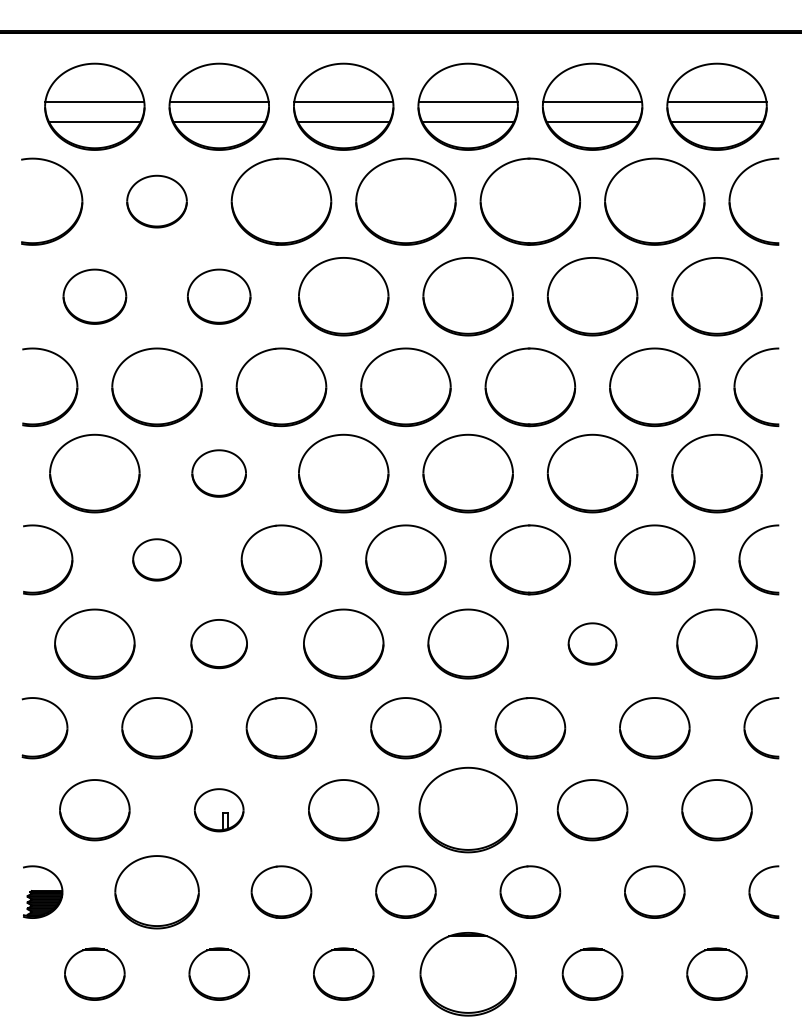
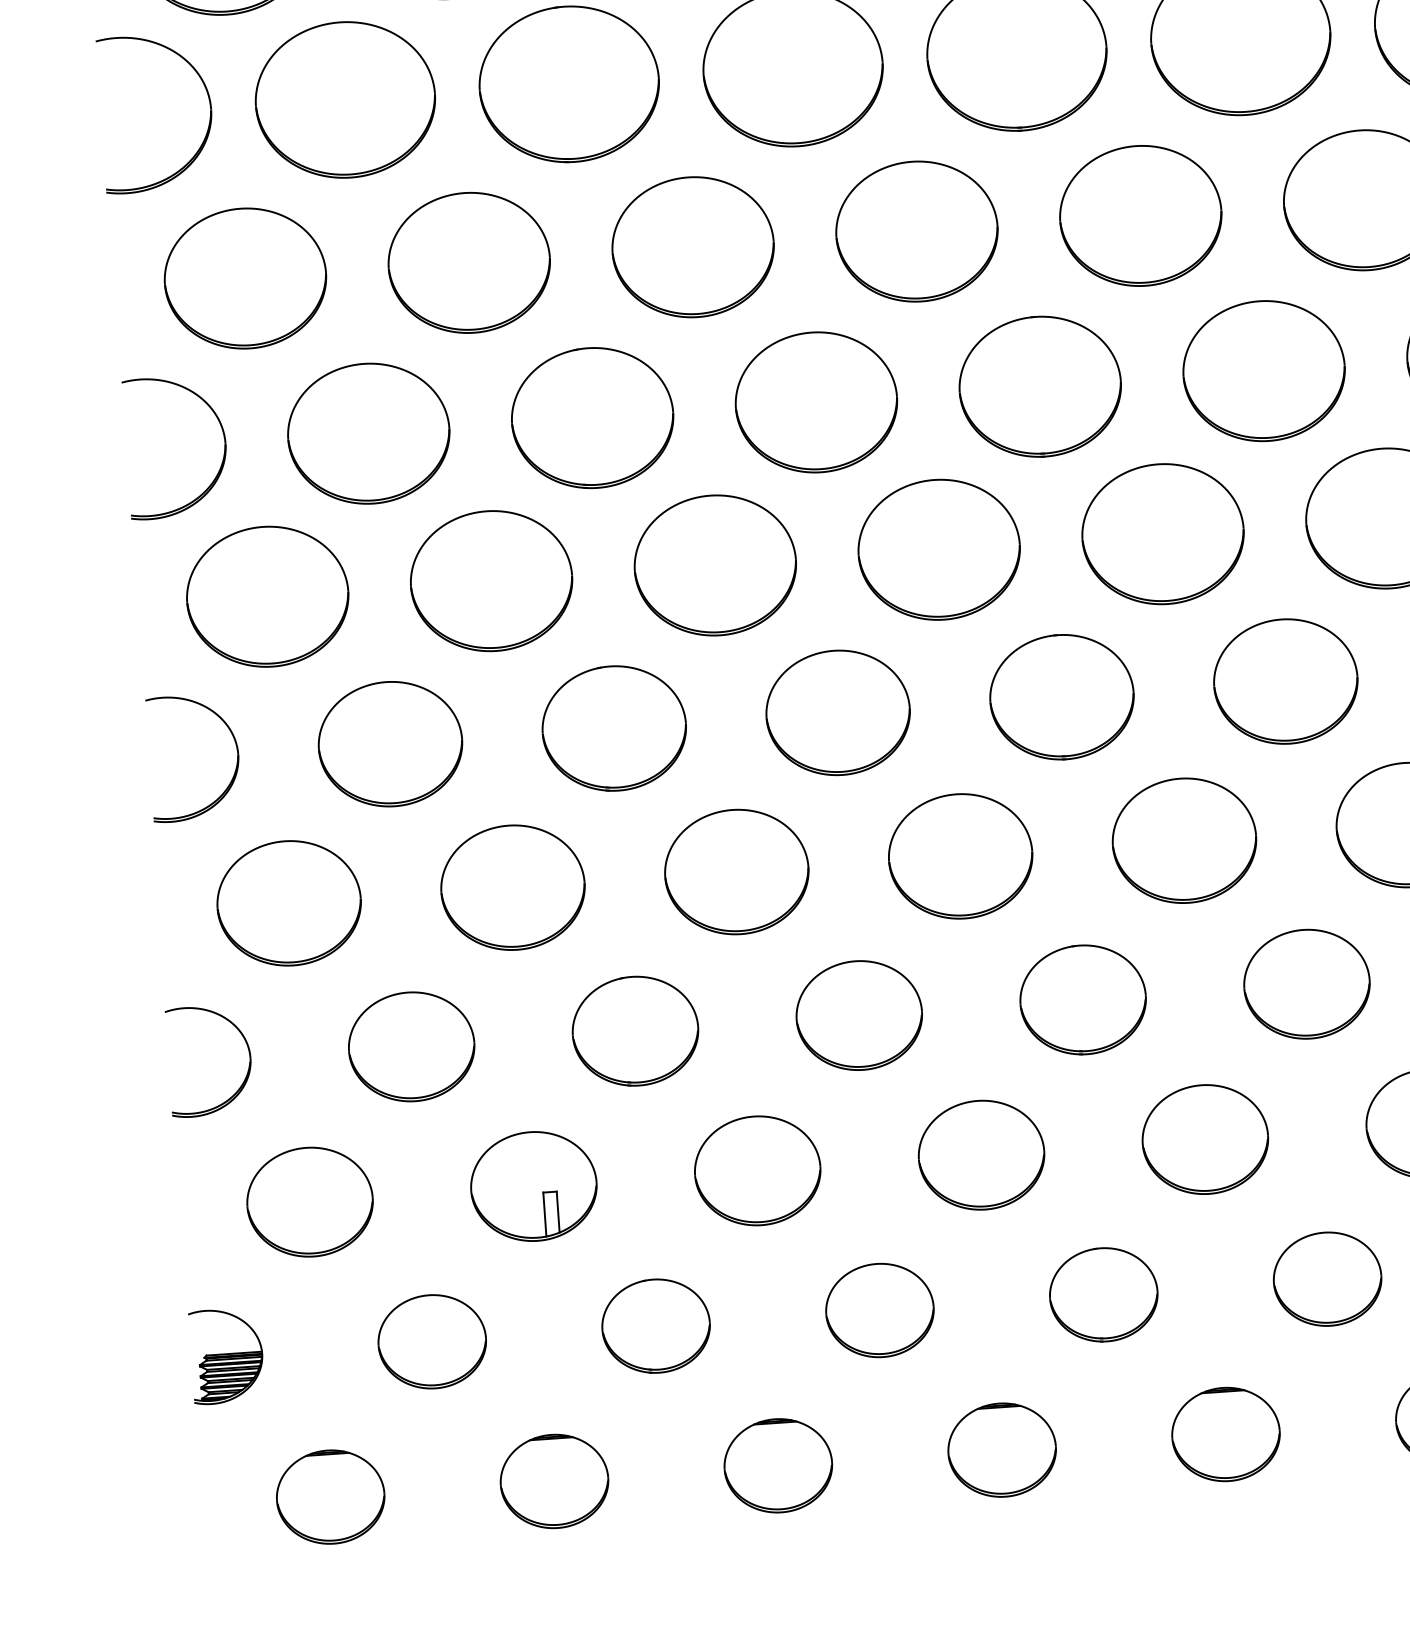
part: (156, 201) -> (344, 99), size x1.67
part: (94, 296) -> (244, 278), size x1.43
part: (218, 296) -> (467, 262), size x1.43
part: (218, 473) -> (490, 580), size x1.67
part: (156, 559) -> (389, 743), size x1.67
part: (218, 643) -> (511, 886), size x1.43
part: (592, 643) -> (1184, 839), size x1.67
part: (218, 810) -> (532, 1187), size x1.43
part: (467, 810) -> (980, 1155), size x0.71
part: (156, 891) -> (431, 1340), size x0.71
part: (467, 973) -> (1000, 1449), size x0.62

